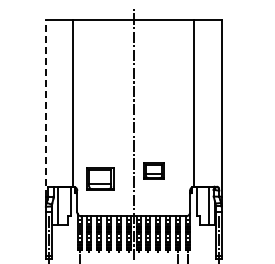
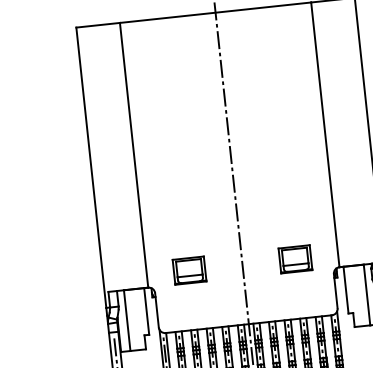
line: (45, 107) -> (90, 166), dashed -> solid
part: (153, 170) -> (294, 258), moved
part: (100, 178) -> (189, 269), size x0.71

